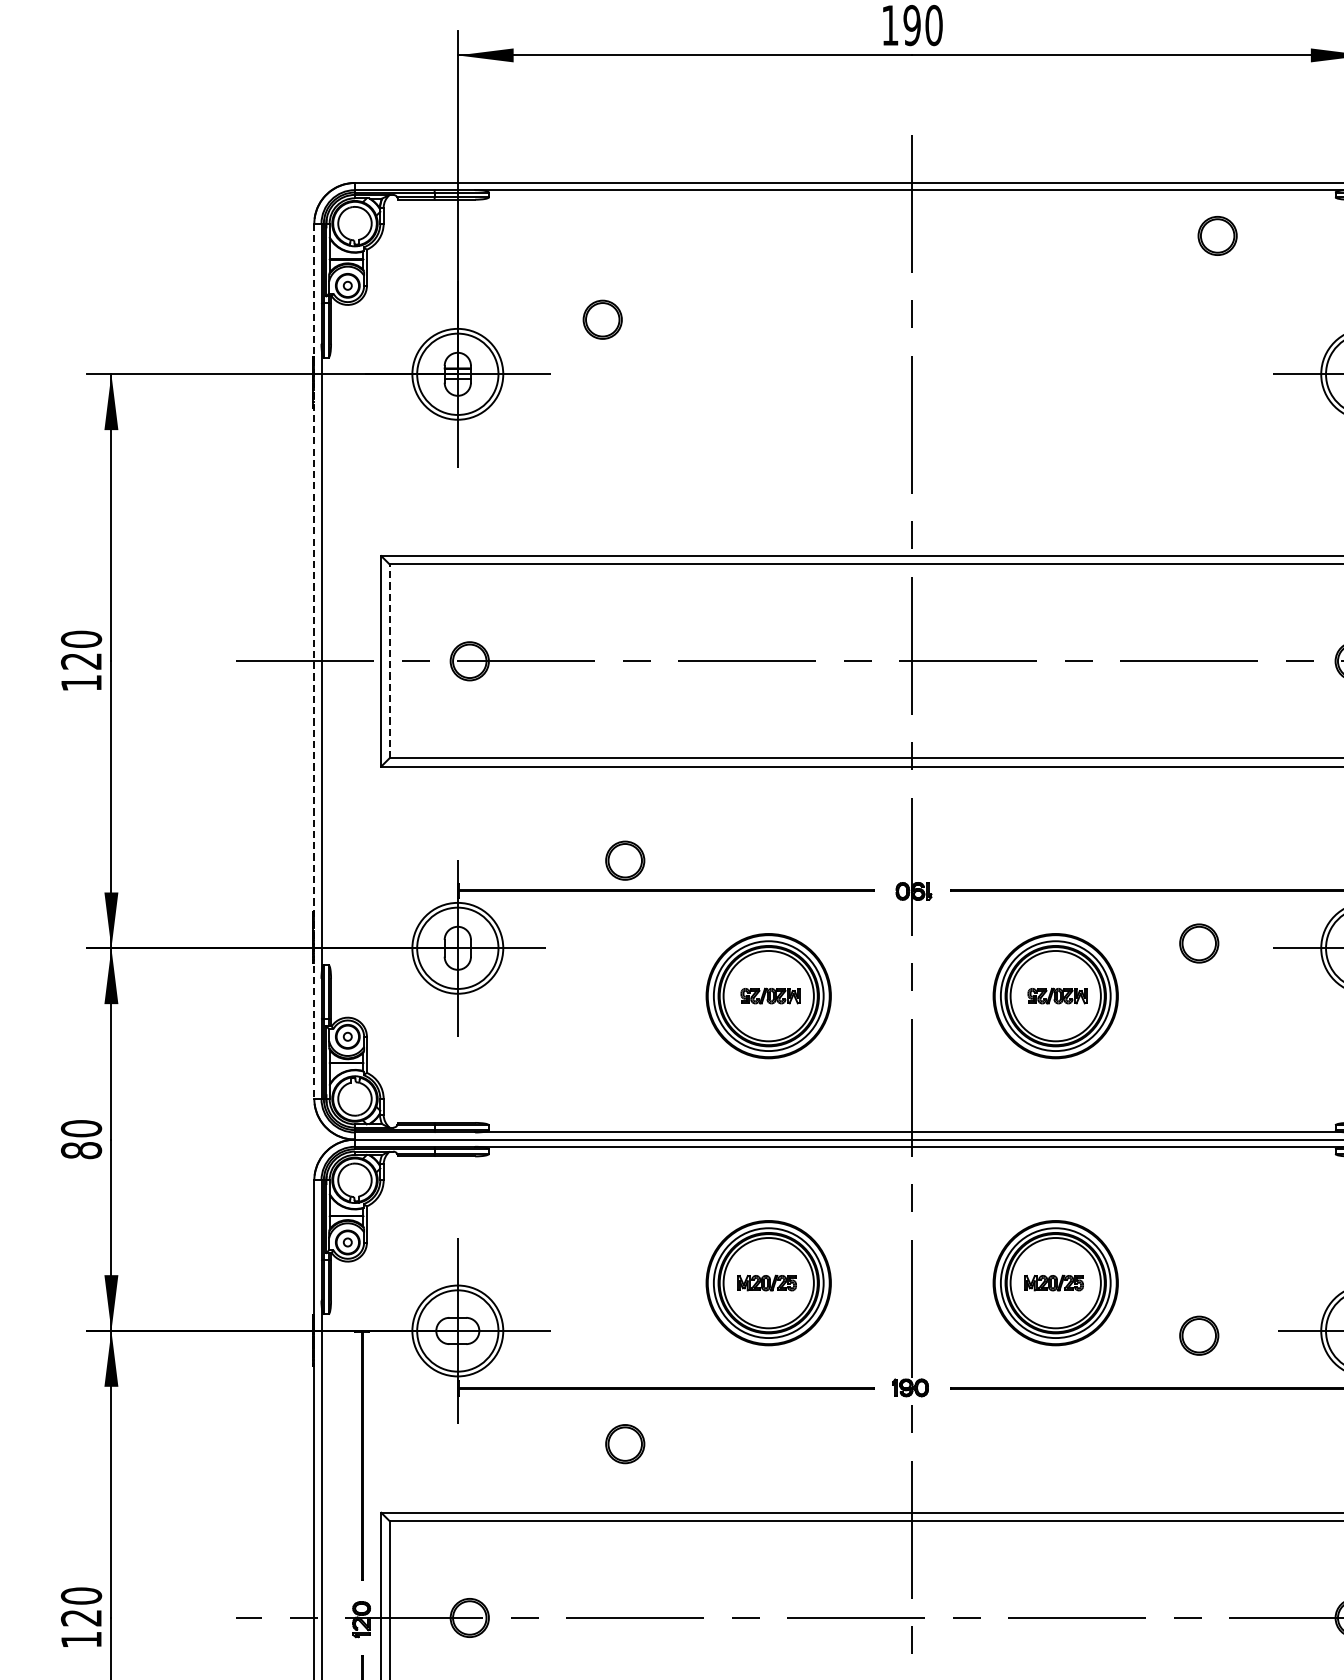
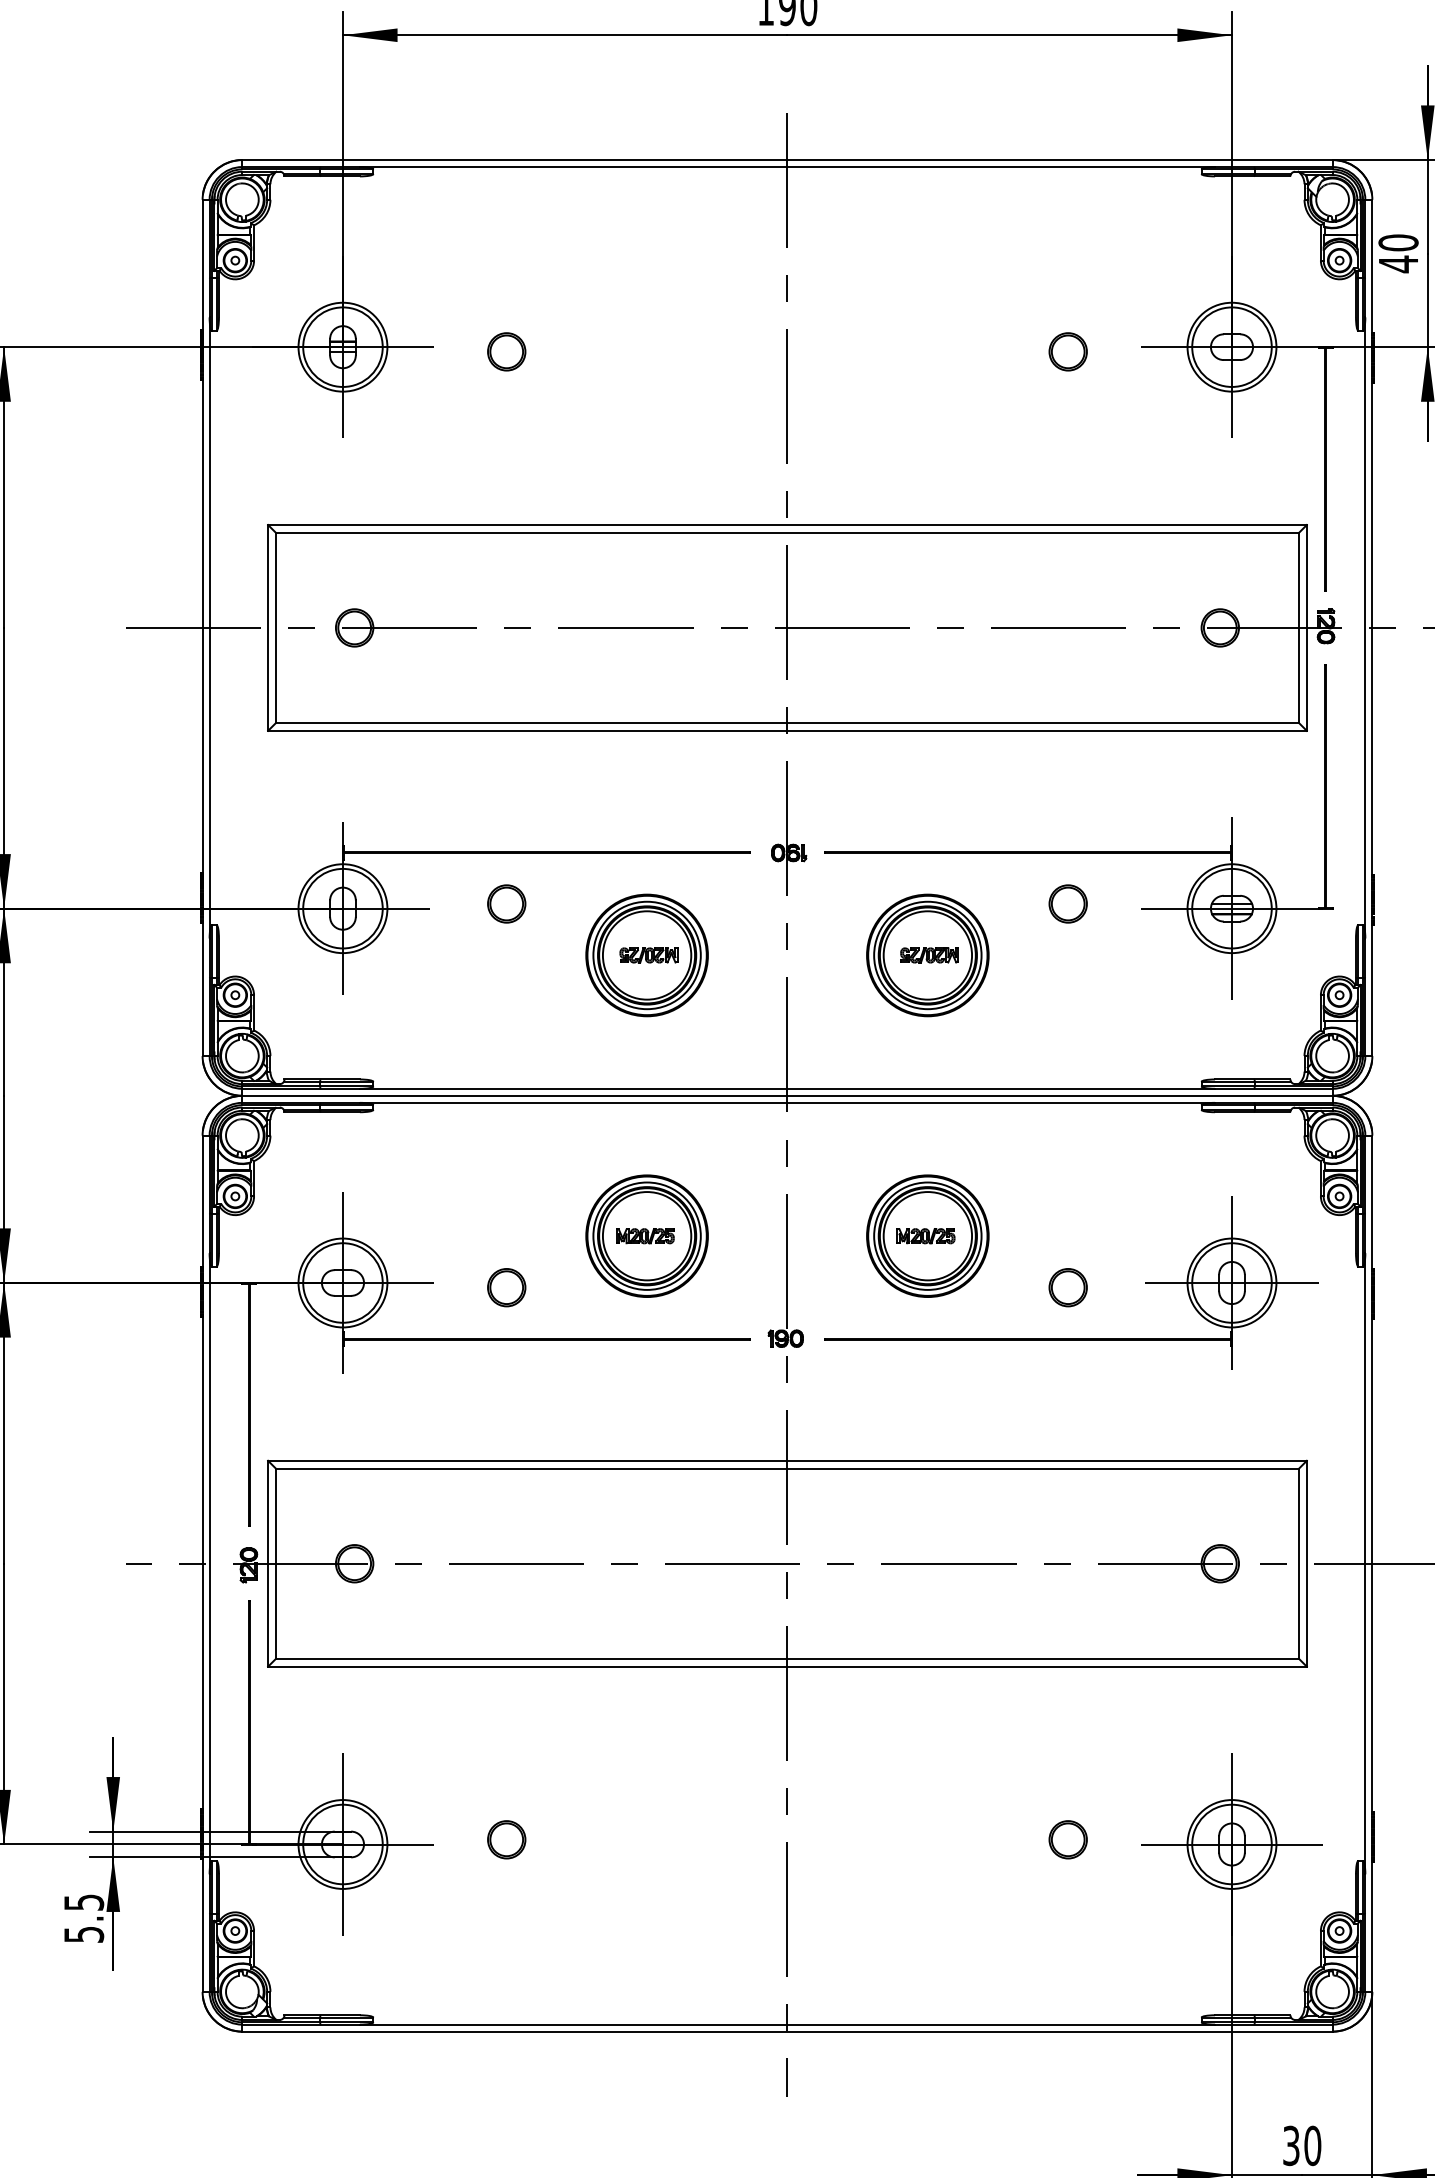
part: (1216, 235) -> (1067, 351), moved
part: (602, 319) -> (506, 351), moved
line: (389, 660) -> (276, 627), dashed -> solid
line: (314, 661) -> (202, 628), dashed -> solid
part: (625, 860) -> (506, 903), moved
part: (625, 1443) -> (506, 1287), moved

